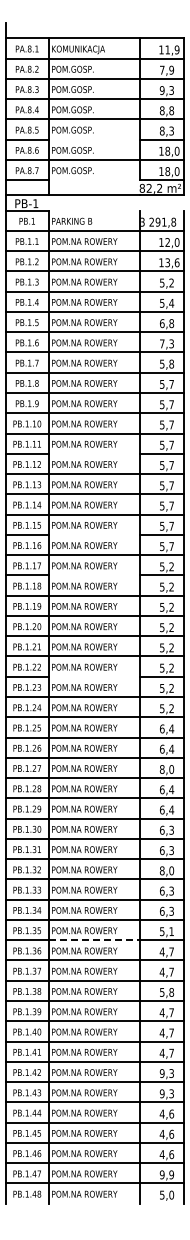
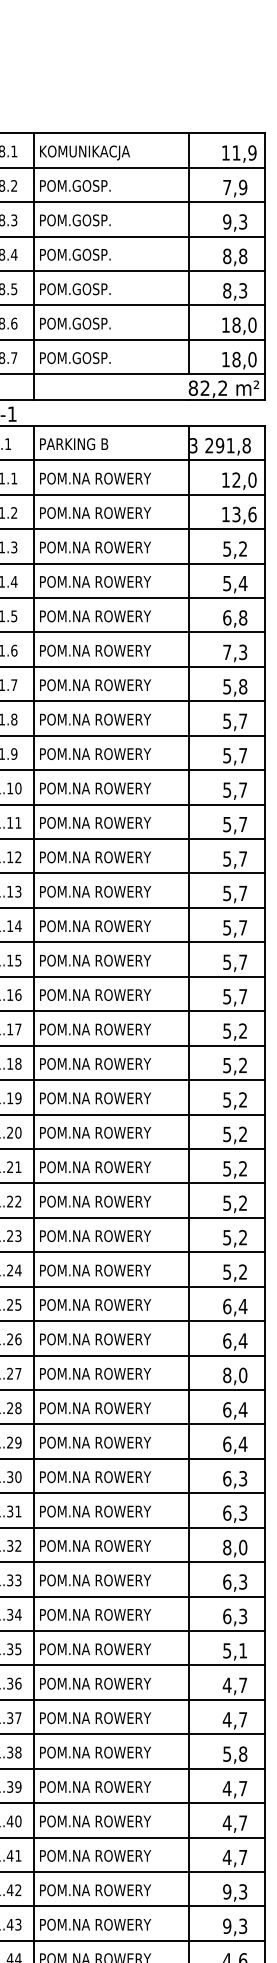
line: (93, 139) -> (110, 305), added
line: (93, 180) -> (110, 374), added
line: (116, 210) -> (149, 425), added
line: (93, 453) -> (110, 838), added
line: (93, 534) -> (110, 976), added
line: (93, 575) -> (110, 1045), added
line: (93, 676) -> (110, 1217), added
line: (94, 940) -> (112, 1665), dashed -> solid

